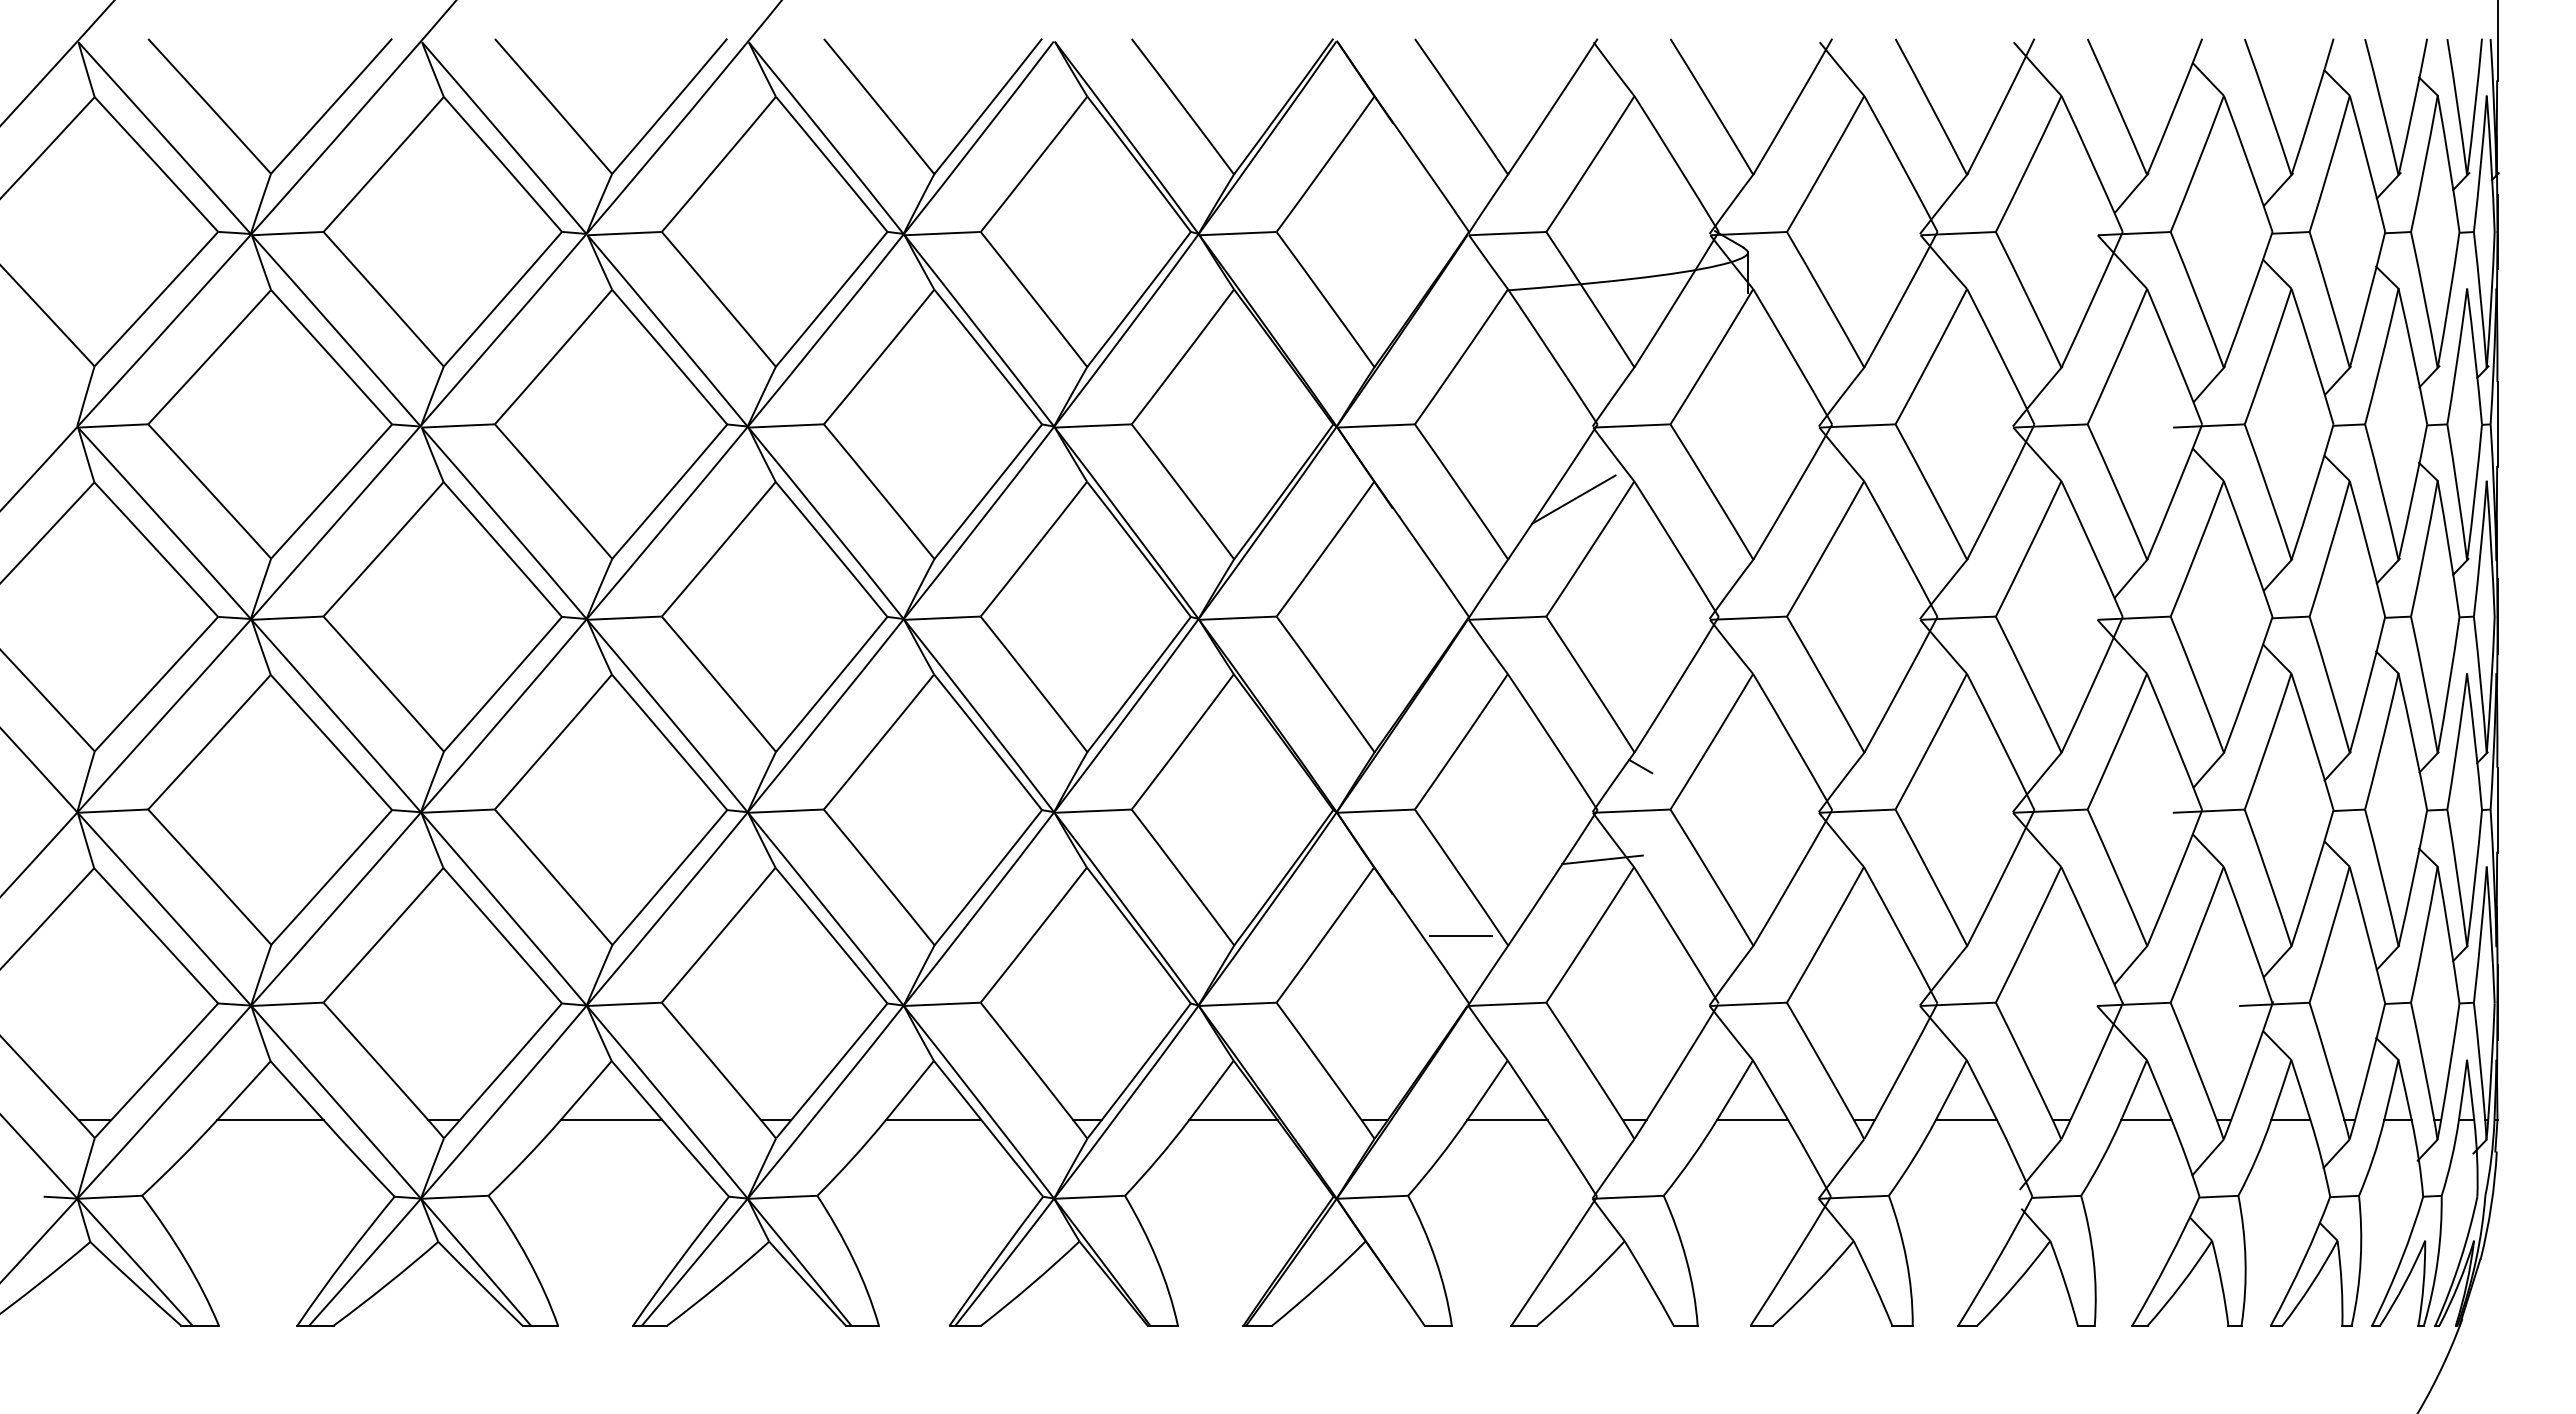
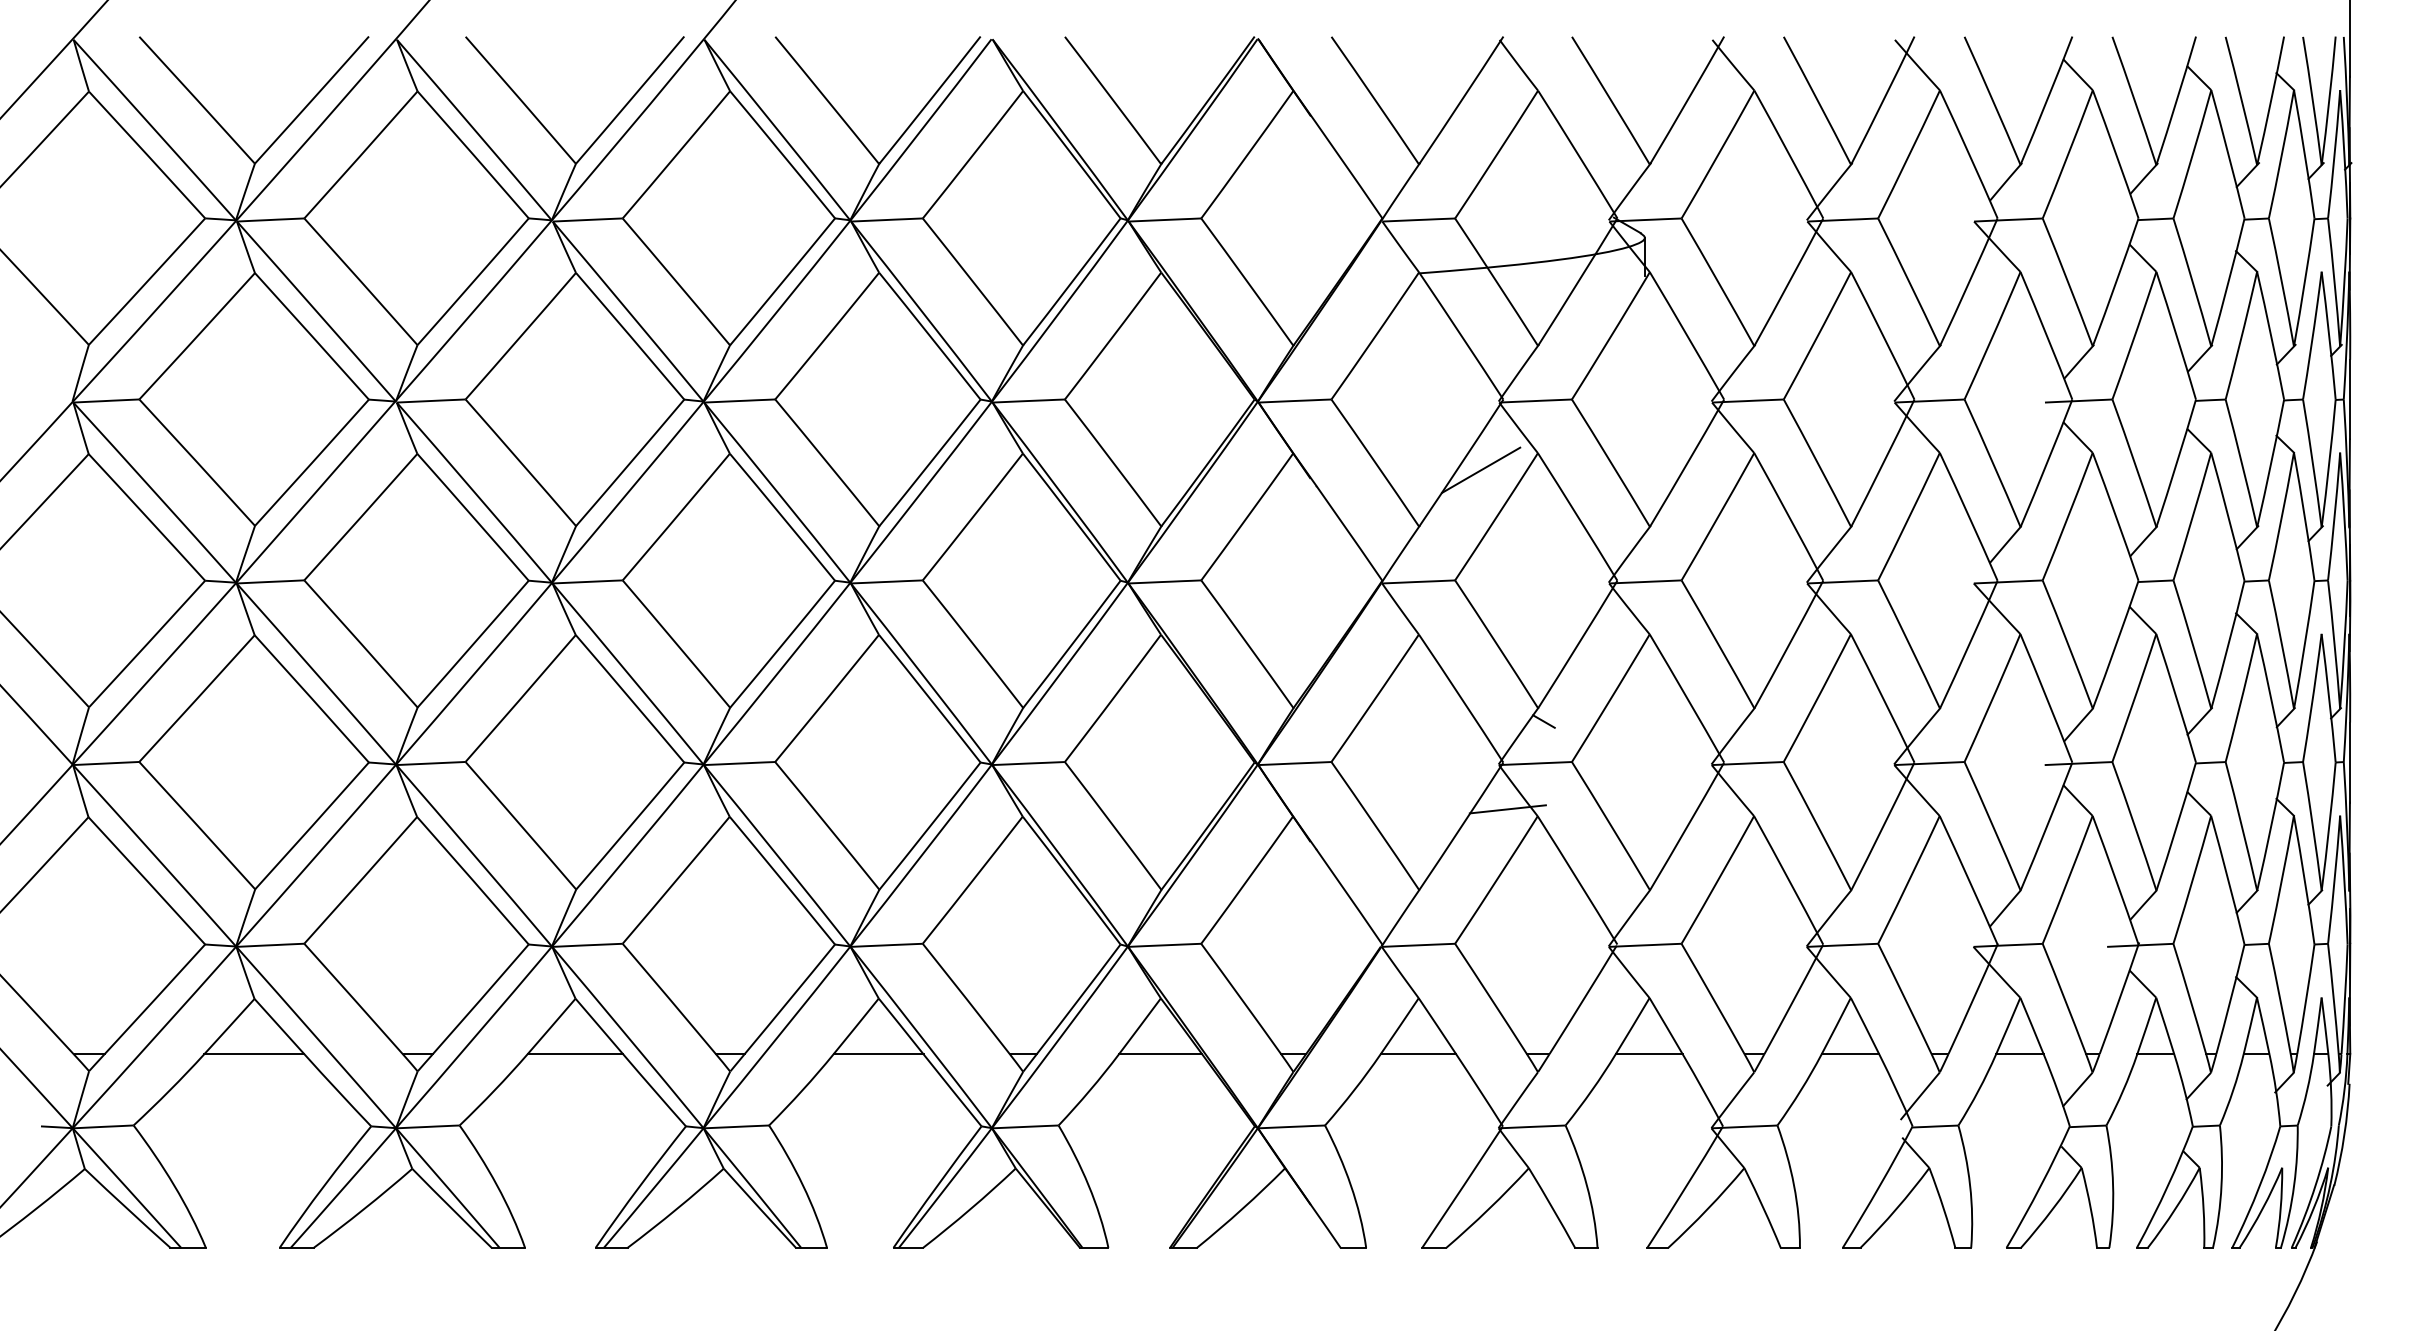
line: (1461, 936) -> (1375, 881), removed

